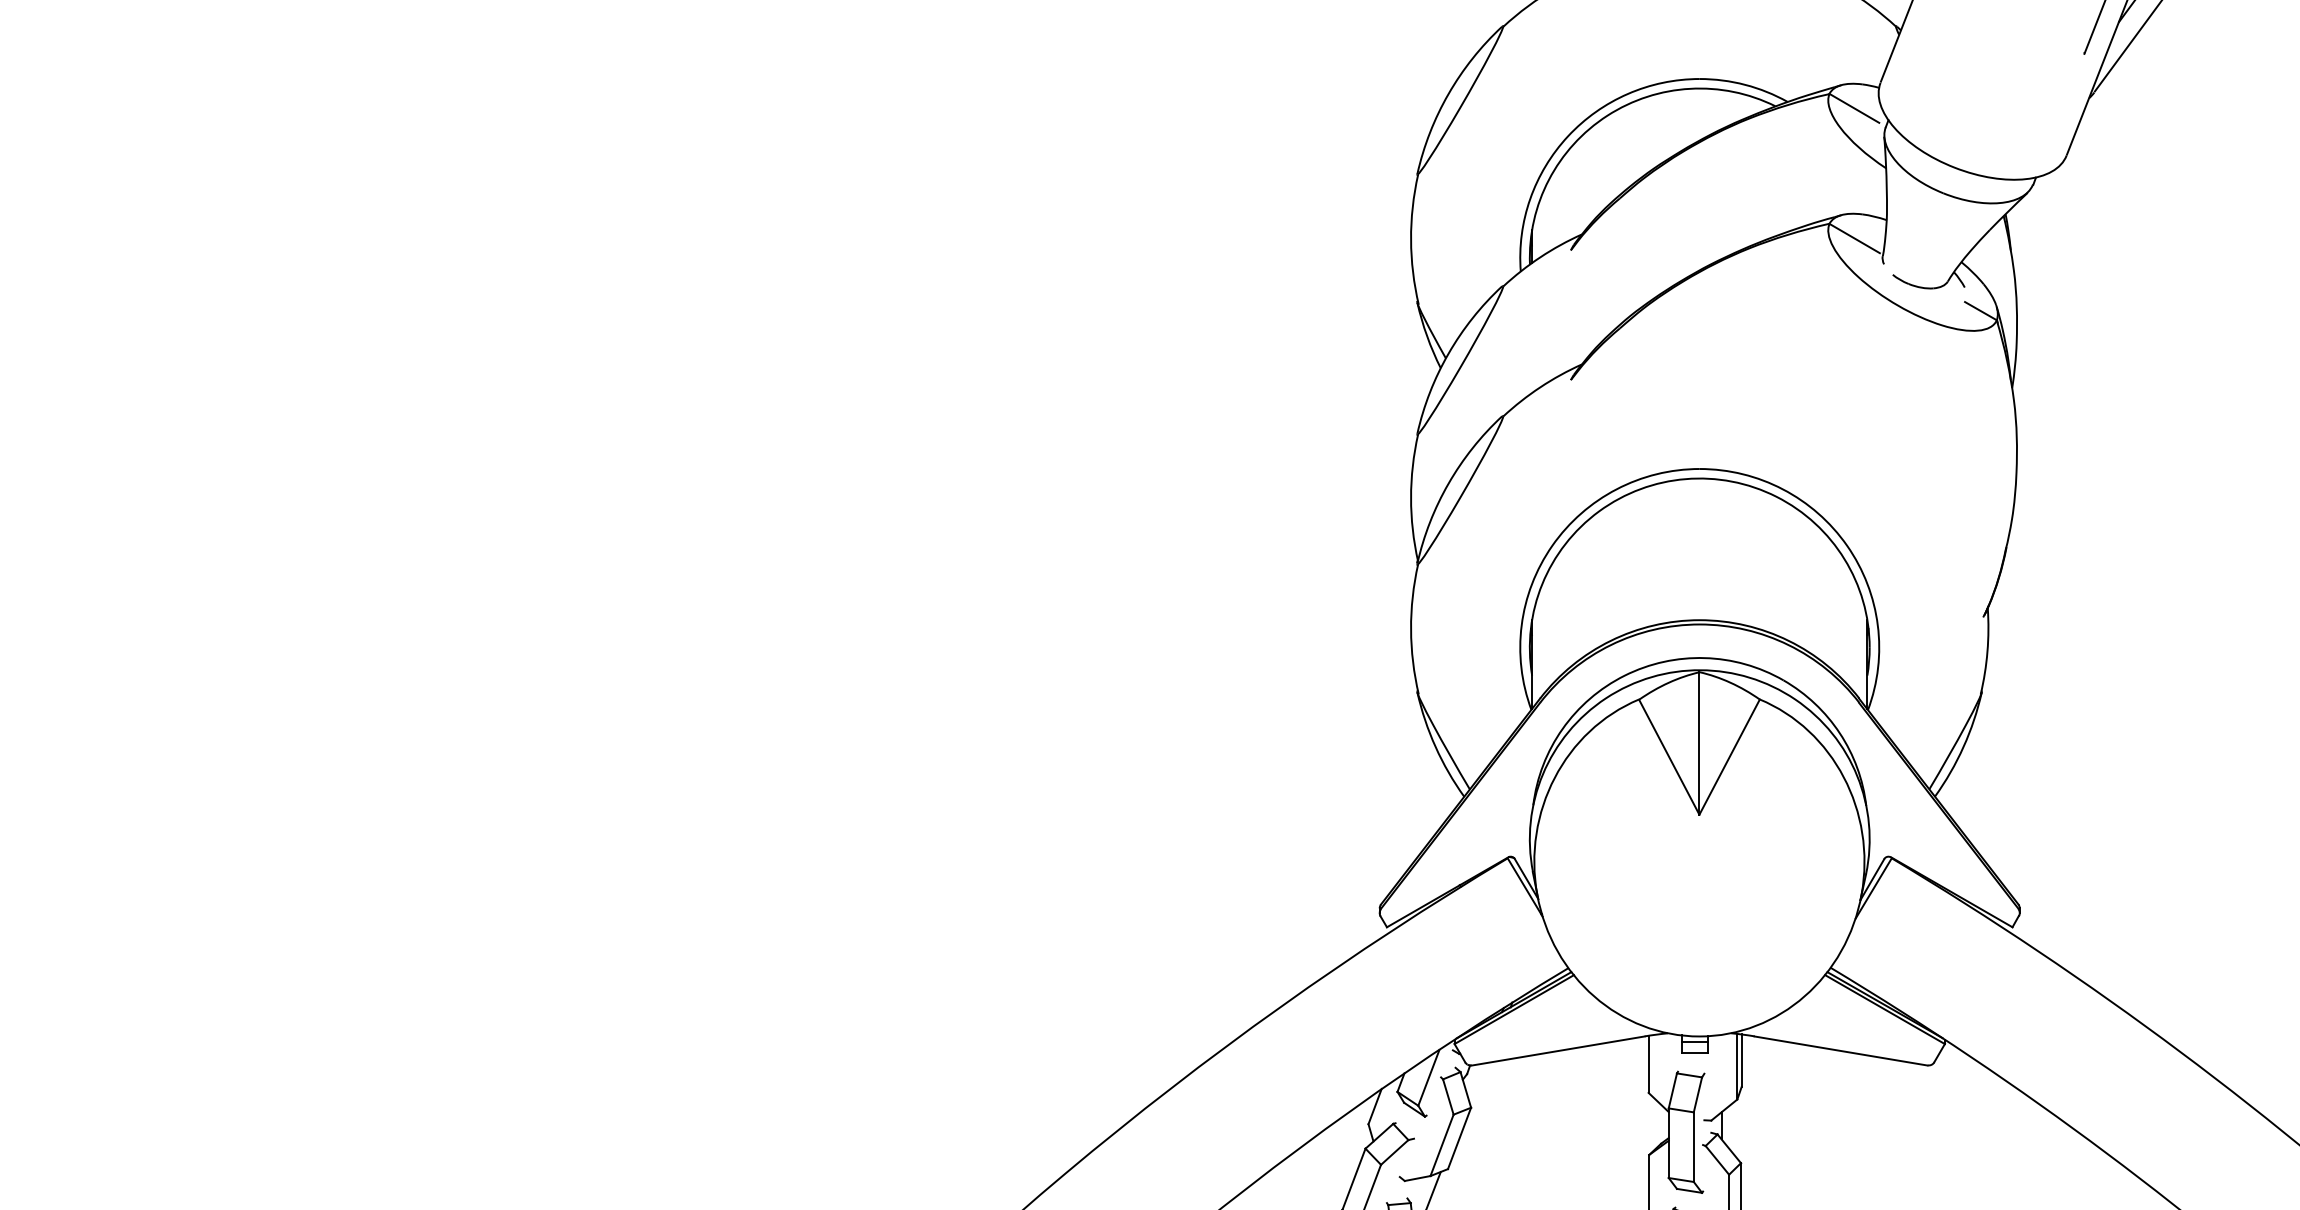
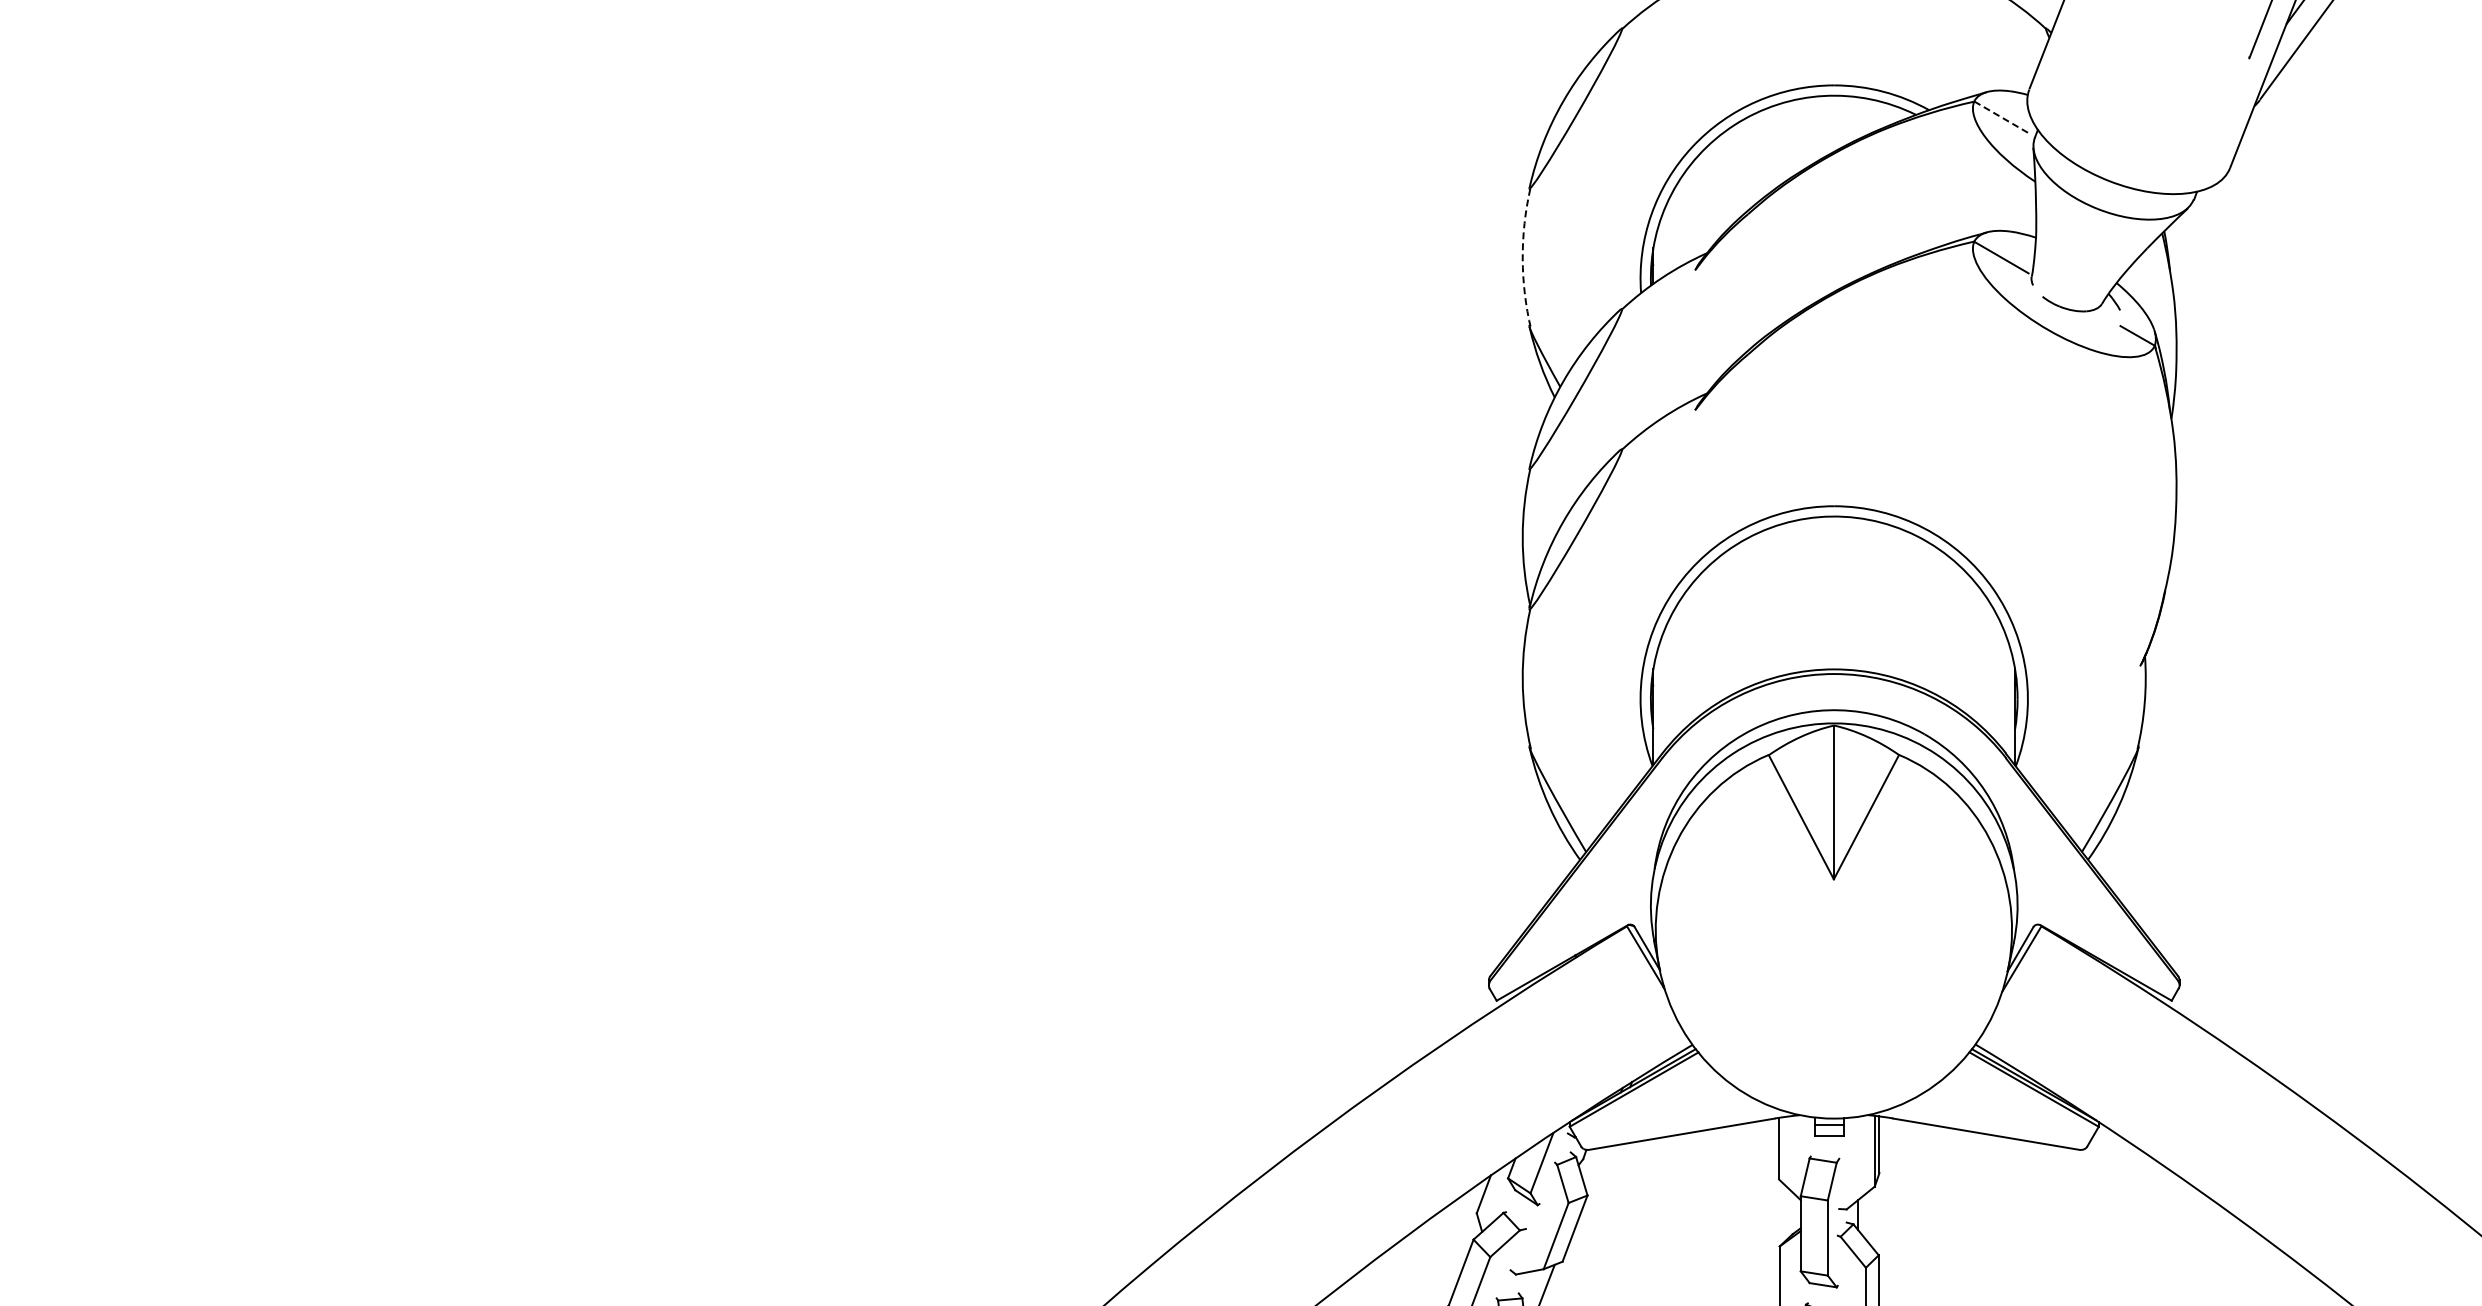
line: (1853, 107) -> (2000, 116), solid -> dashed
arc: (1410, 240) -> (1522, 259), solid -> dashed

